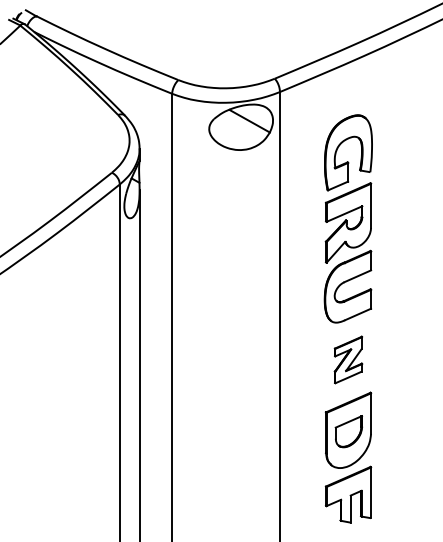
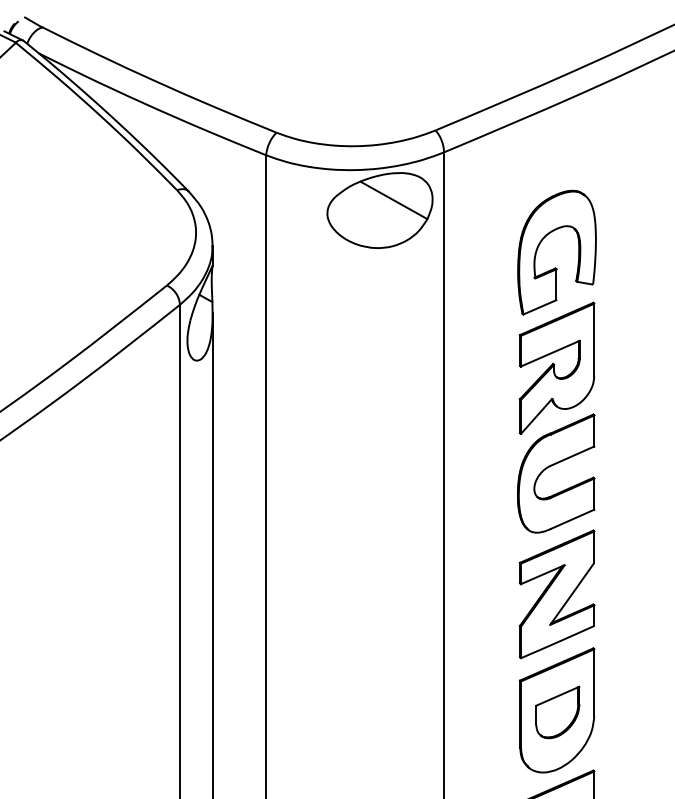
part: (348, 359) -> (557, 593), size x1.67

